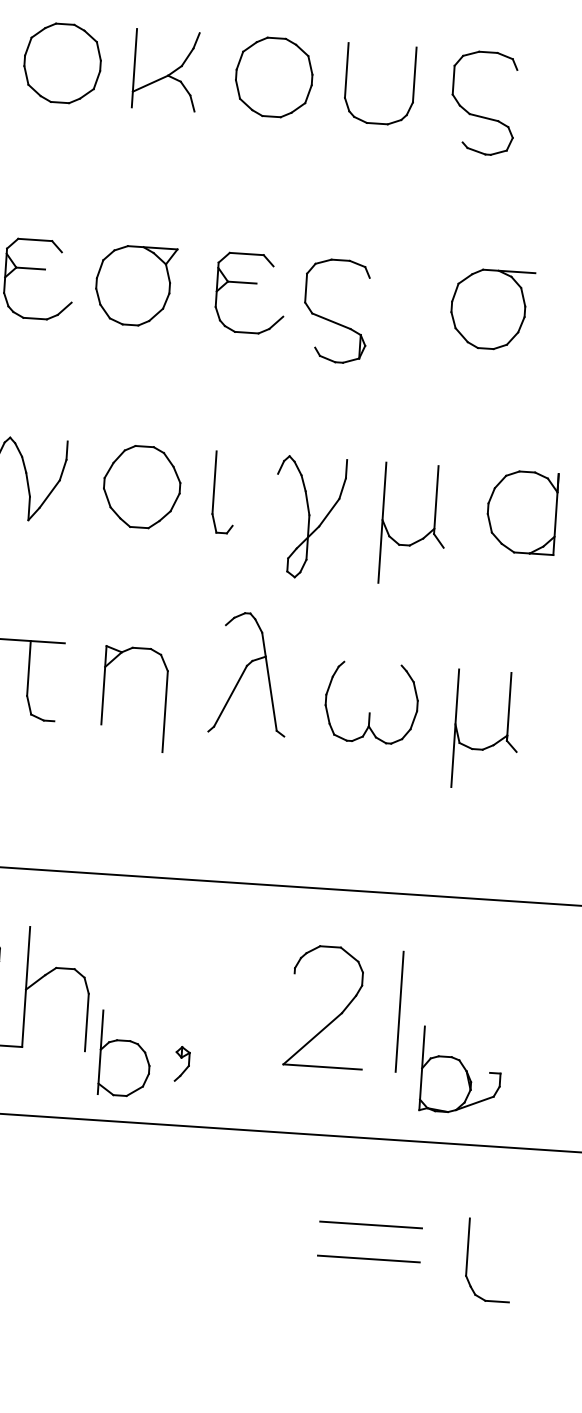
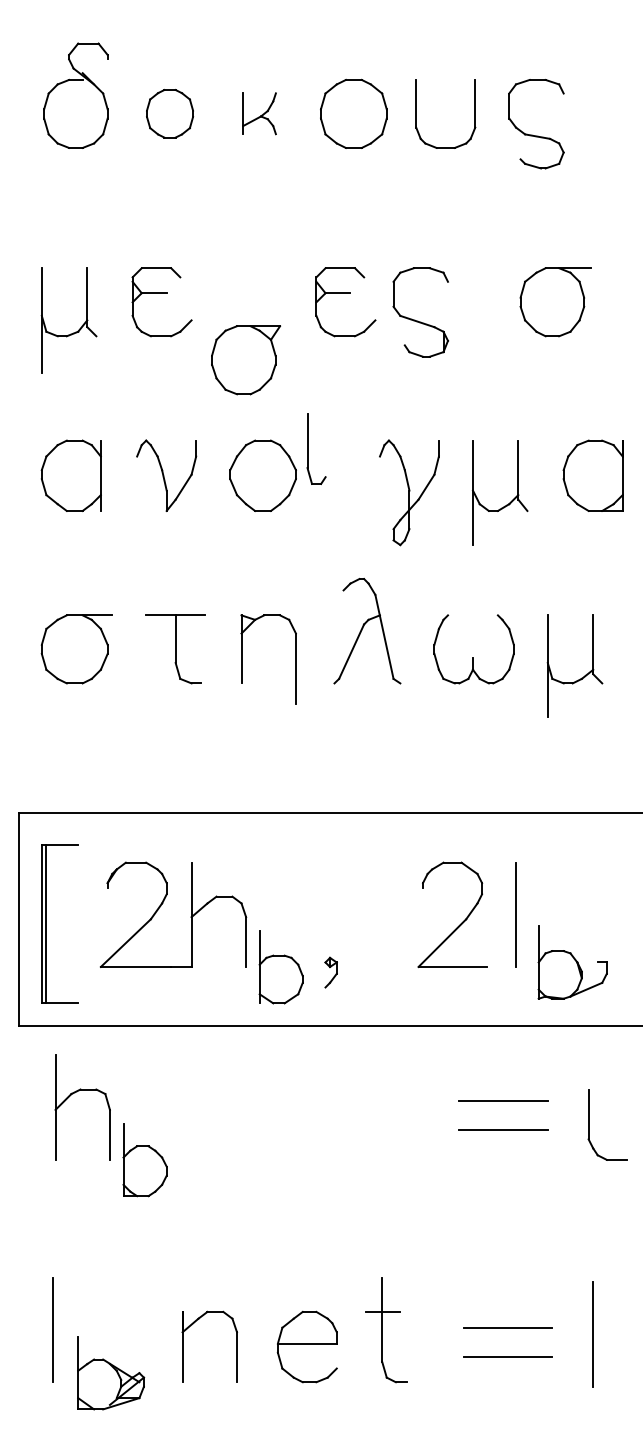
part: (62, 62) -> (169, 113), size x0.7
part: (165, 69) -> (259, 113), size x0.6
part: (136, 286) -> (246, 360), moved
part: (215, 491) -> (308, 448), moved

